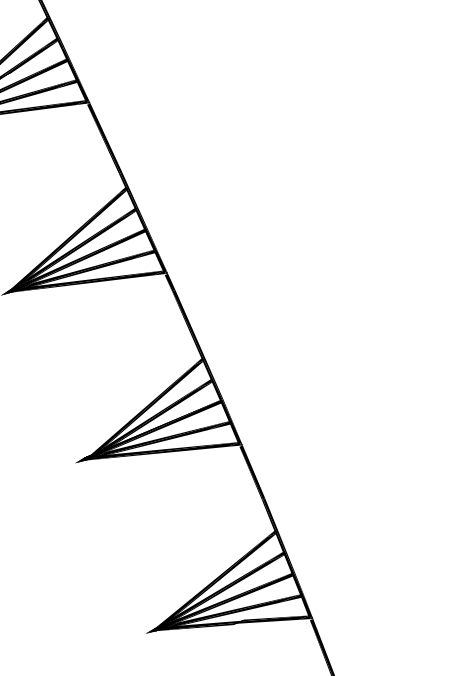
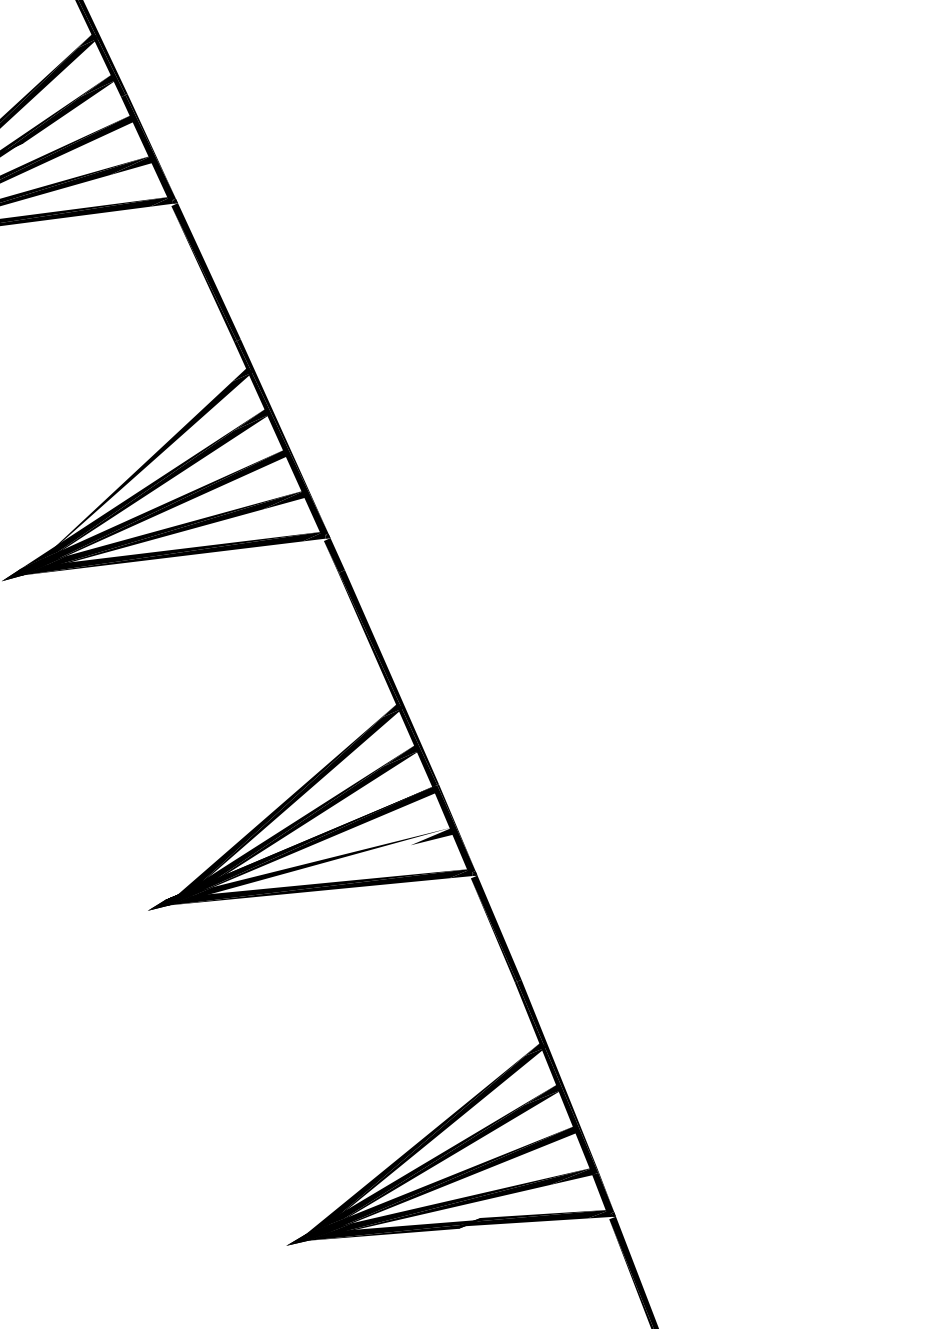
fill: (68, 237) -> (134, 466), removed
fill: (158, 440) -> (311, 865), removed

